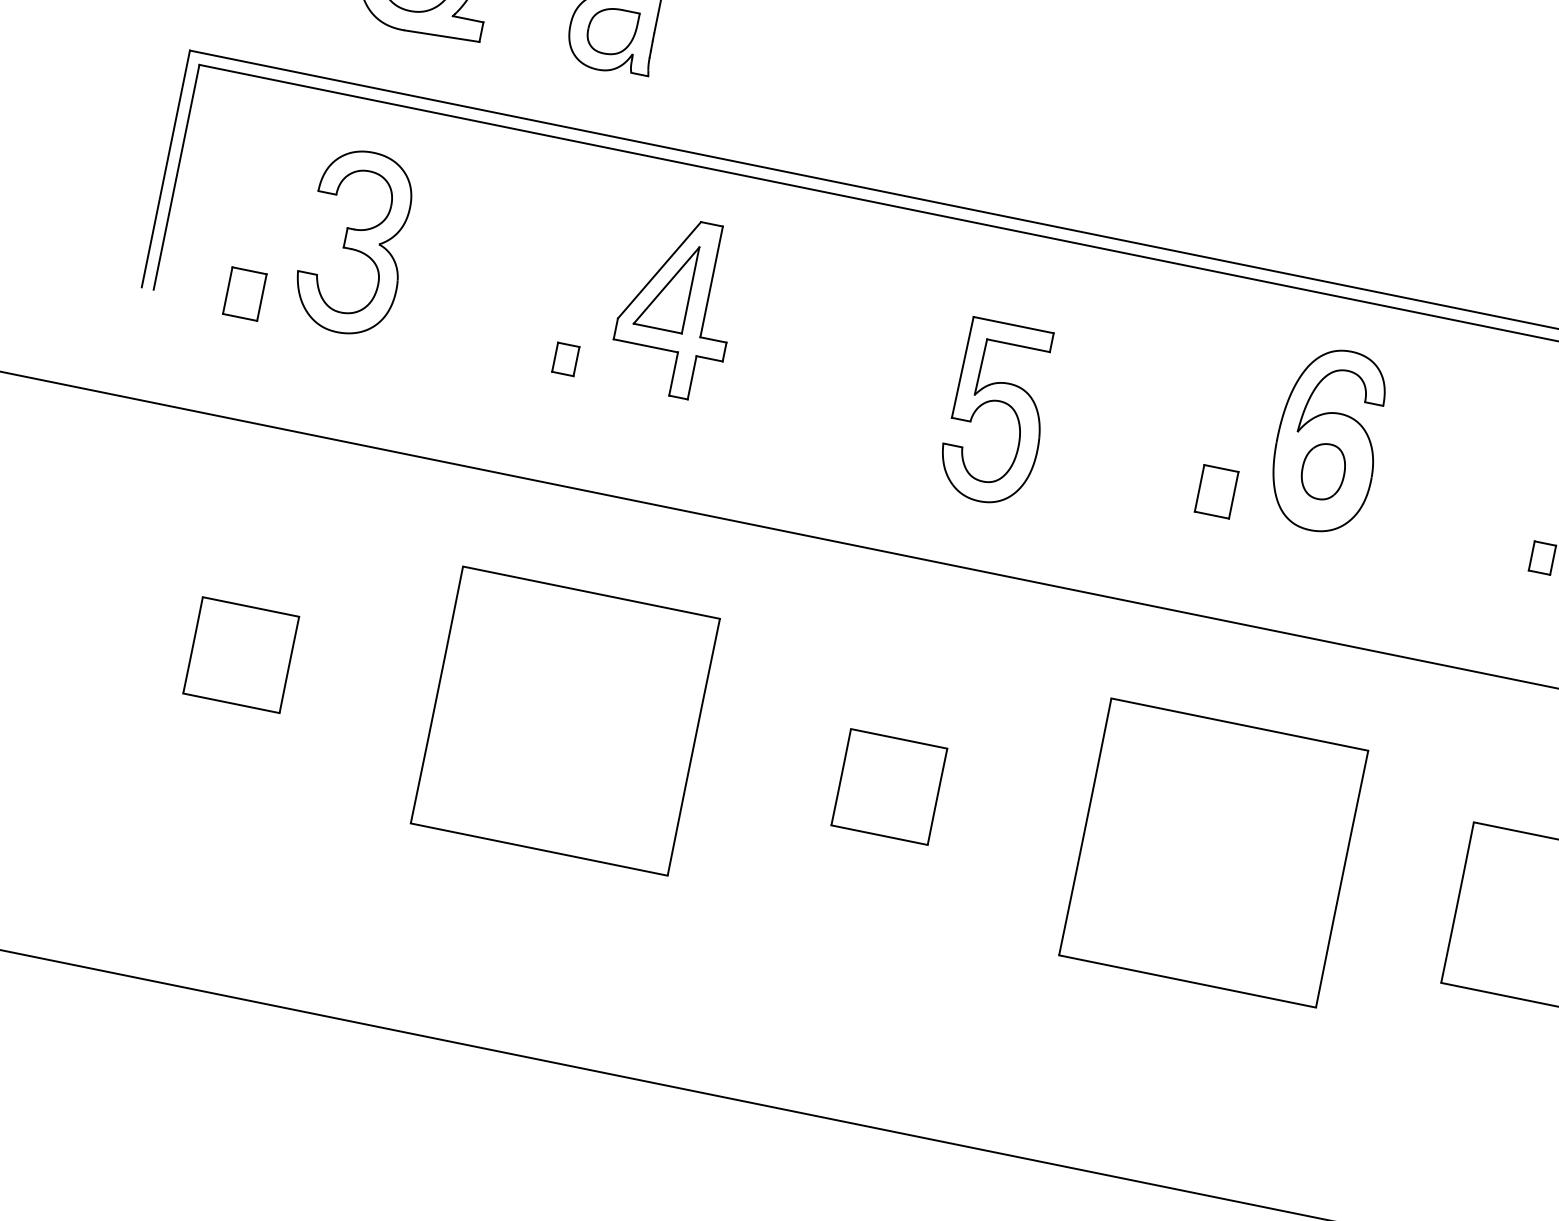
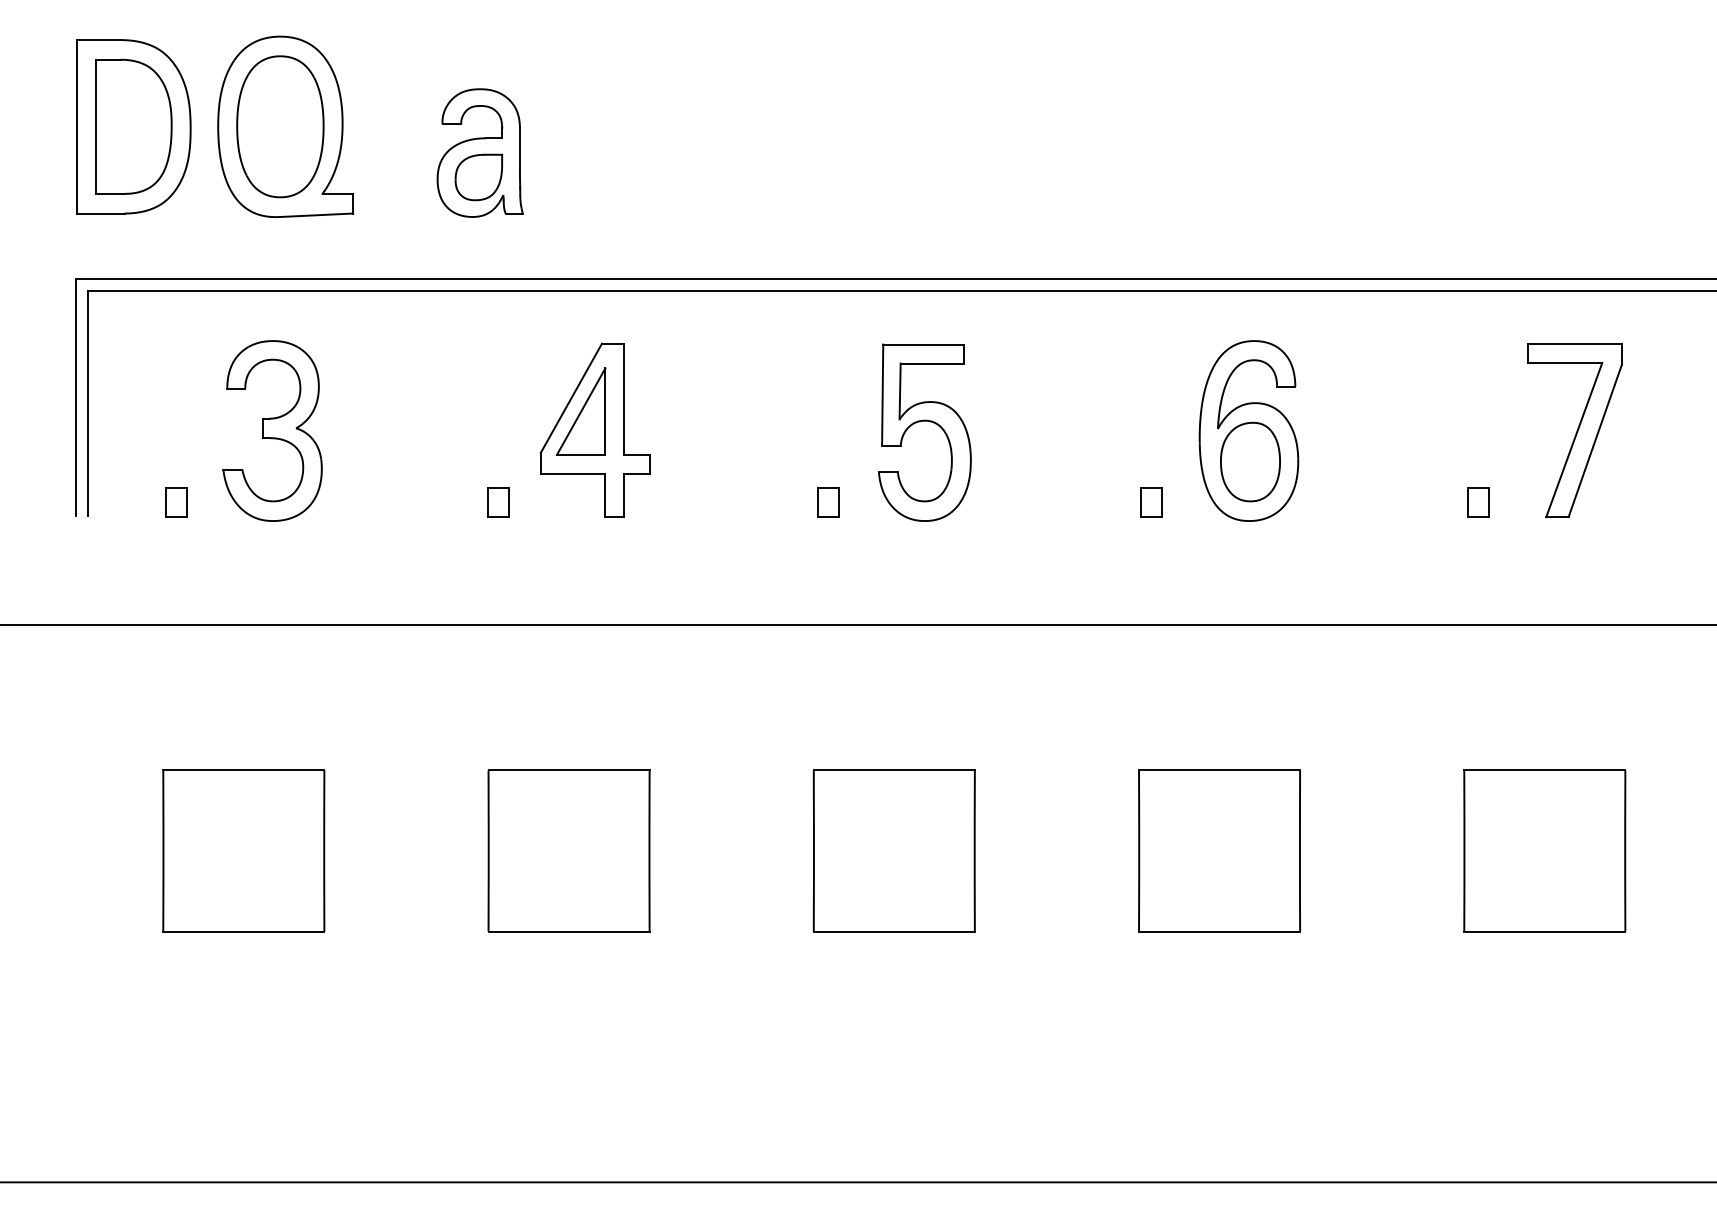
part: (244, 294) -> (176, 502), size x0.62
part: (999, 401) -> (924, 421), moved
part: (894, 426) -> (828, 502), added
part: (1323, 471) -> (1250, 461), size x1.43
part: (1216, 491) -> (1151, 502), size x0.62
part: (240, 654) -> (243, 850), size x1.67
part: (564, 720) -> (568, 850), size x0.62
part: (888, 786) -> (893, 850), size x1.67
part: (1213, 852) -> (1219, 850), size x0.62

